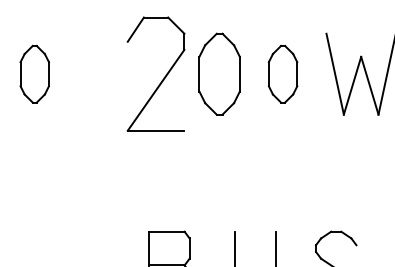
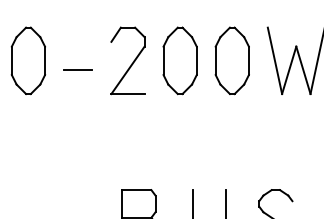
part: (34, 73) -> (28, 60), size x1.43
part: (155, 73) -> (127, 60), size x0.71
part: (282, 73) -> (231, 60), size x1.43
line: (95, 85) -> (78, 70), added

